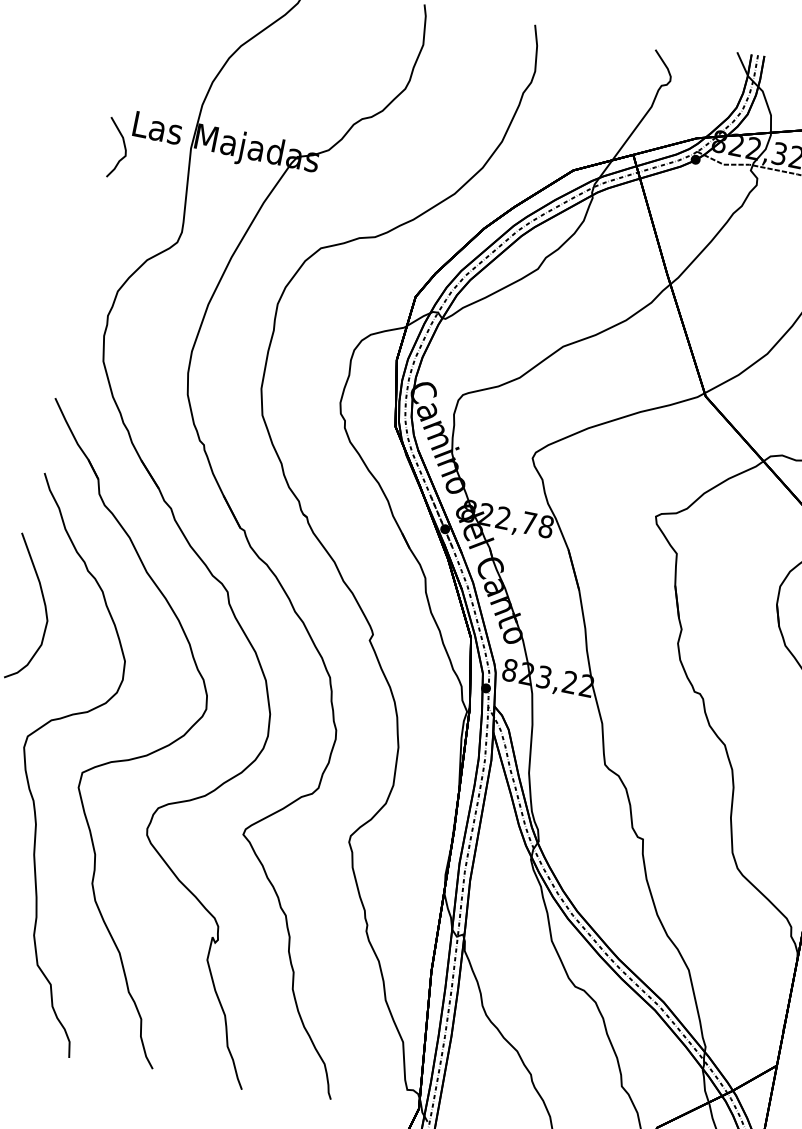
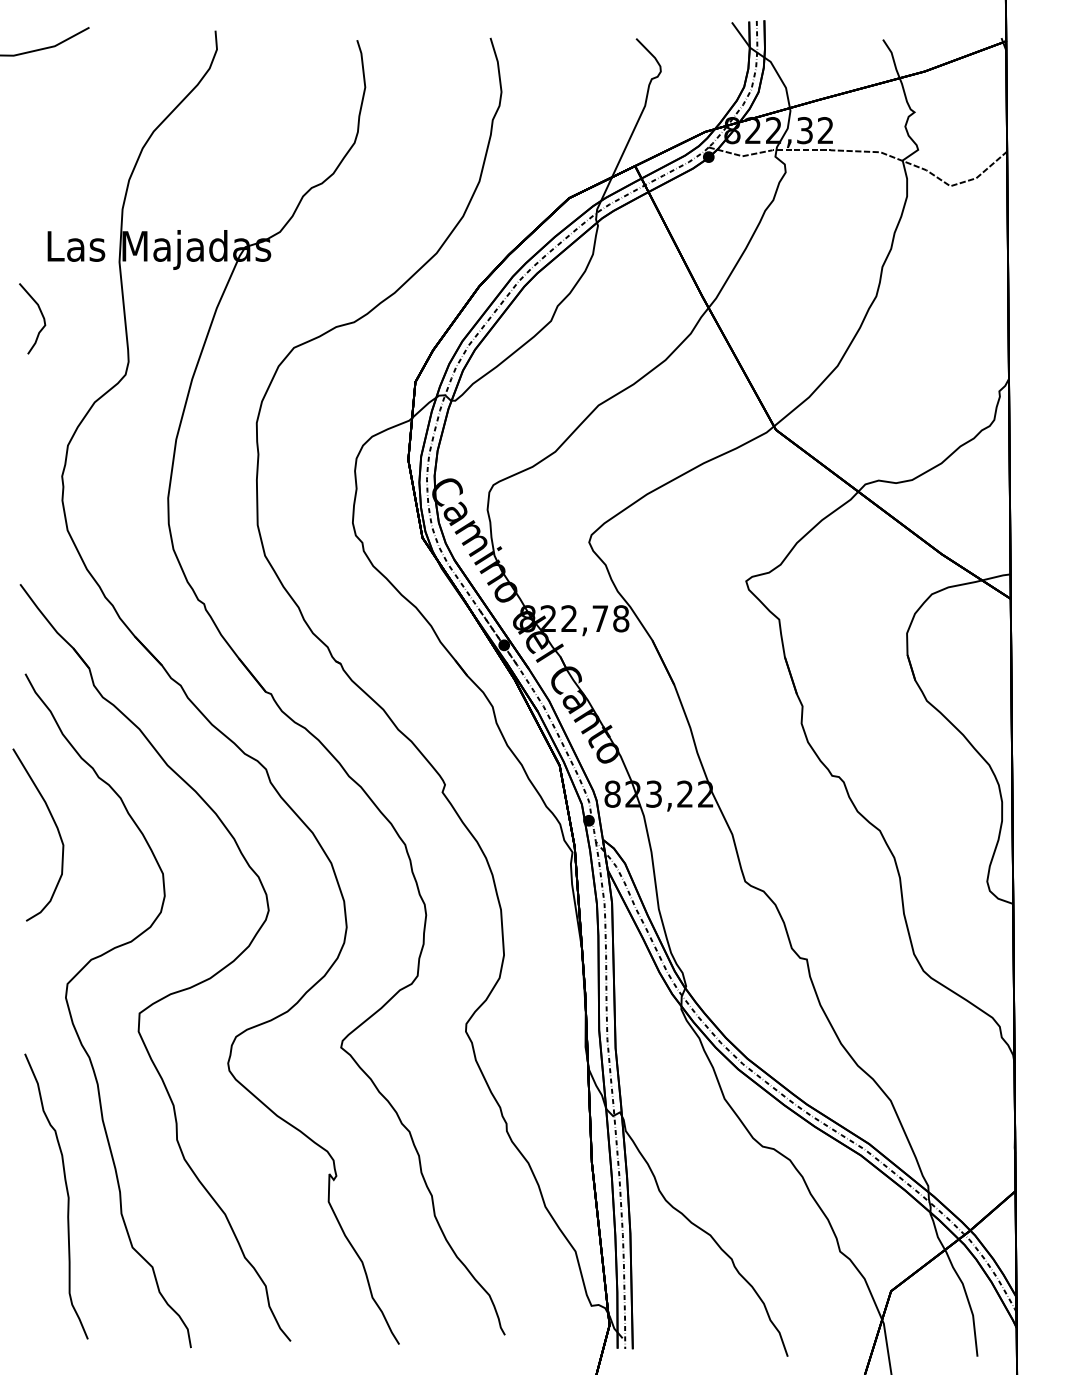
curve: (123, 145) -> (40, 313), moved

